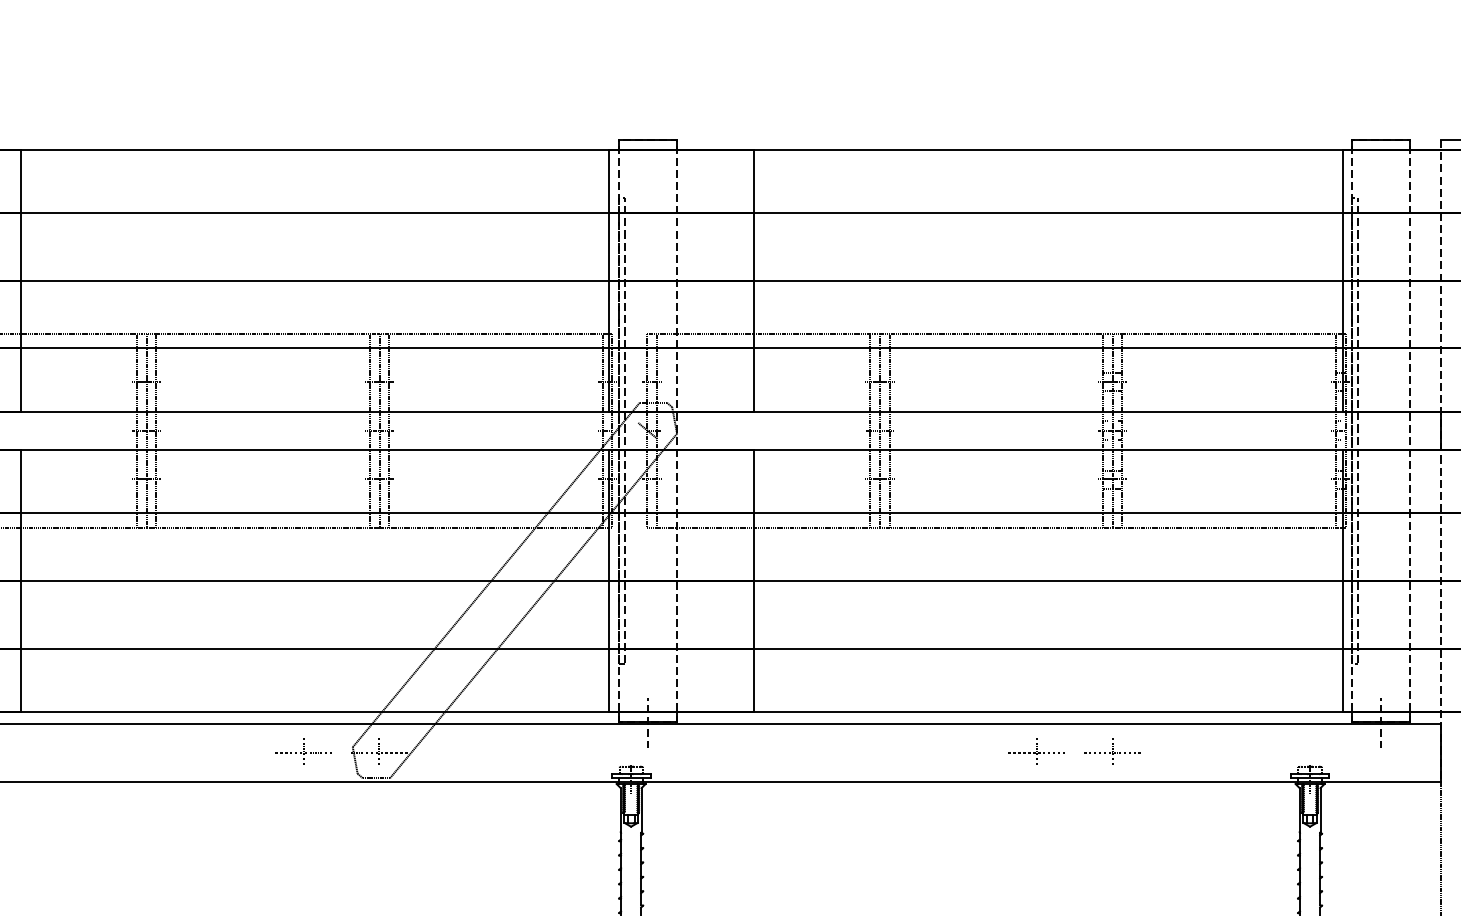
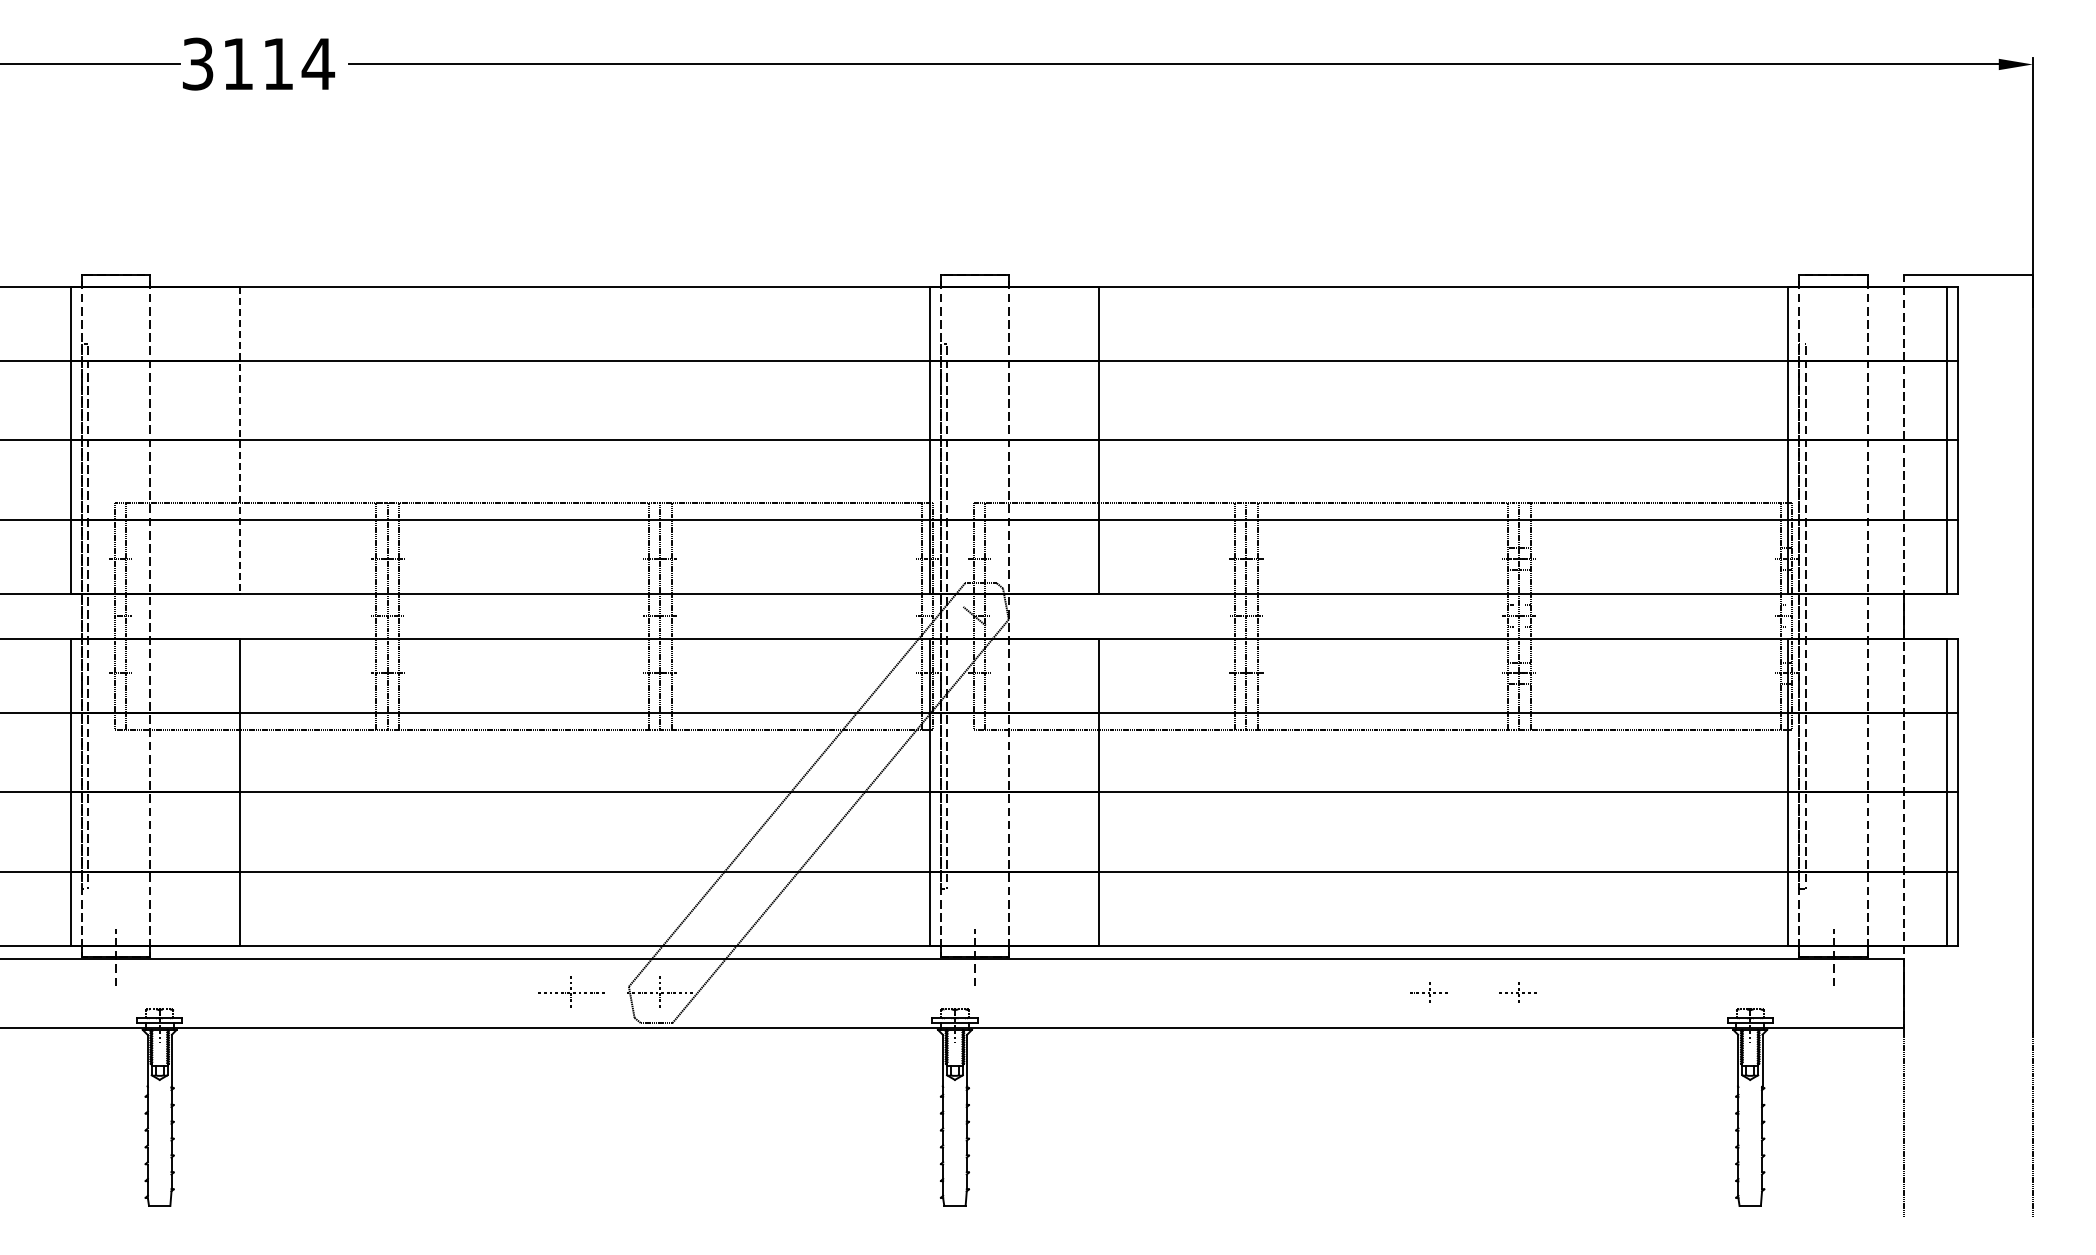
line: (20, 280) -> (239, 440), solid -> dashed
part: (1036, 751) -> (1429, 991), size x0.6
part: (1112, 751) -> (1518, 991), size x0.6

